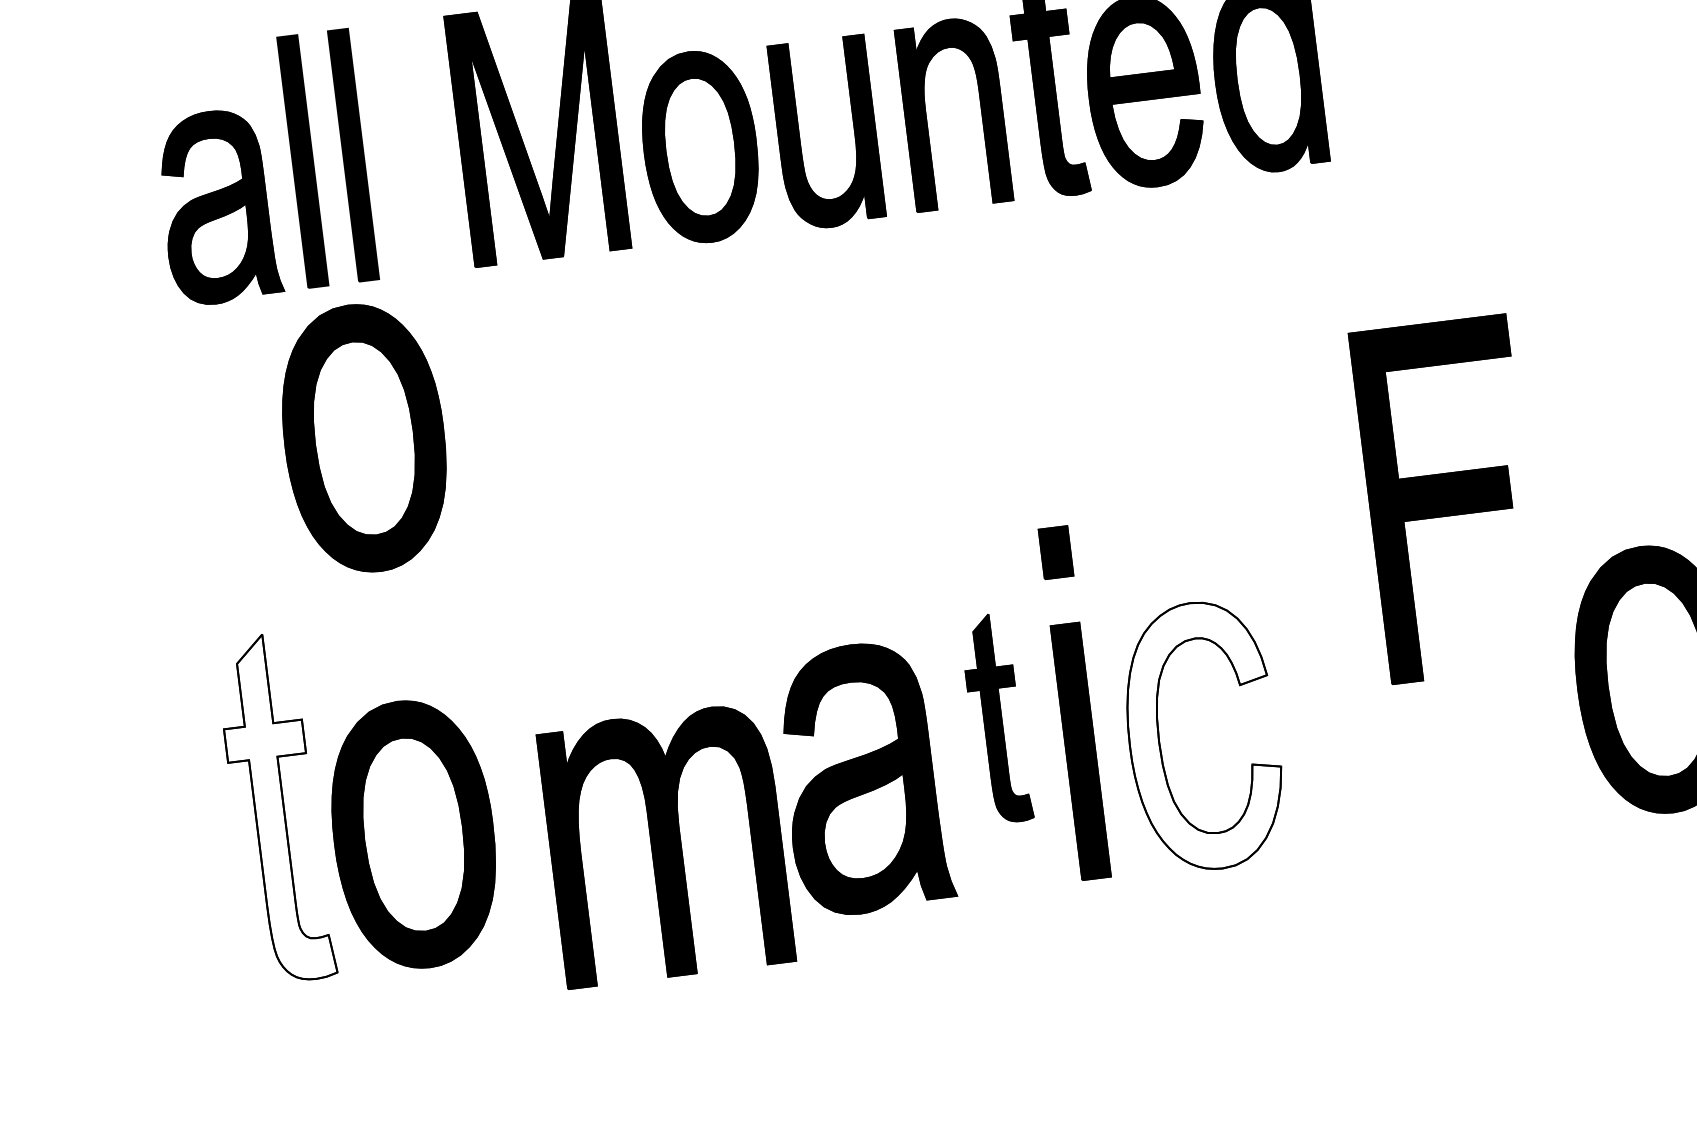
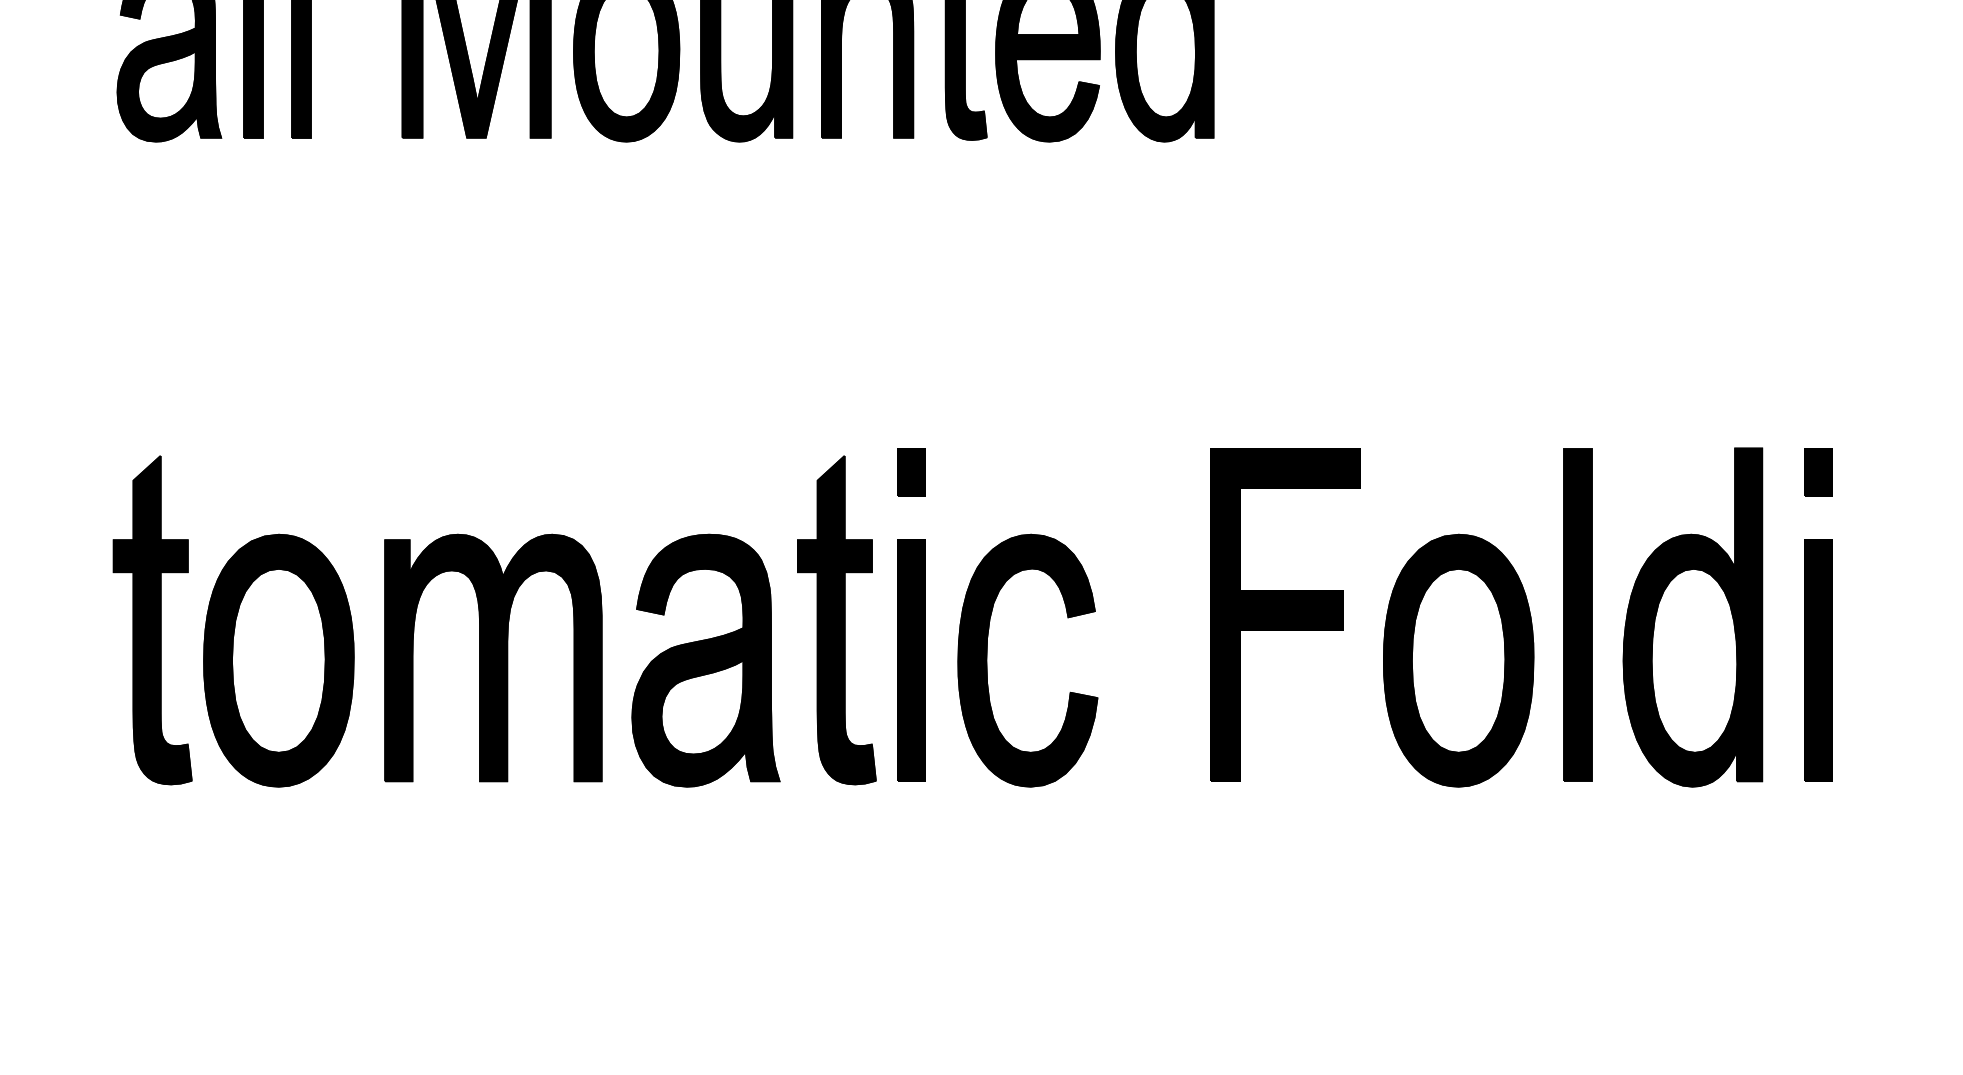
part: (363, 438) -> (278, 284), removed
part: (1449, 498) -> (1285, 614), moved
part: (996, 718) -> (836, 620), size x1.67
fill: (1202, 736) -> (1027, 660), added
fill: (275, 808) -> (152, 620), added
part: (666, 844) -> (493, 657), moved

